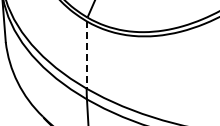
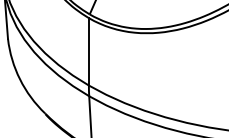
line: (86, 54) -> (88, 51), dashed -> solid

